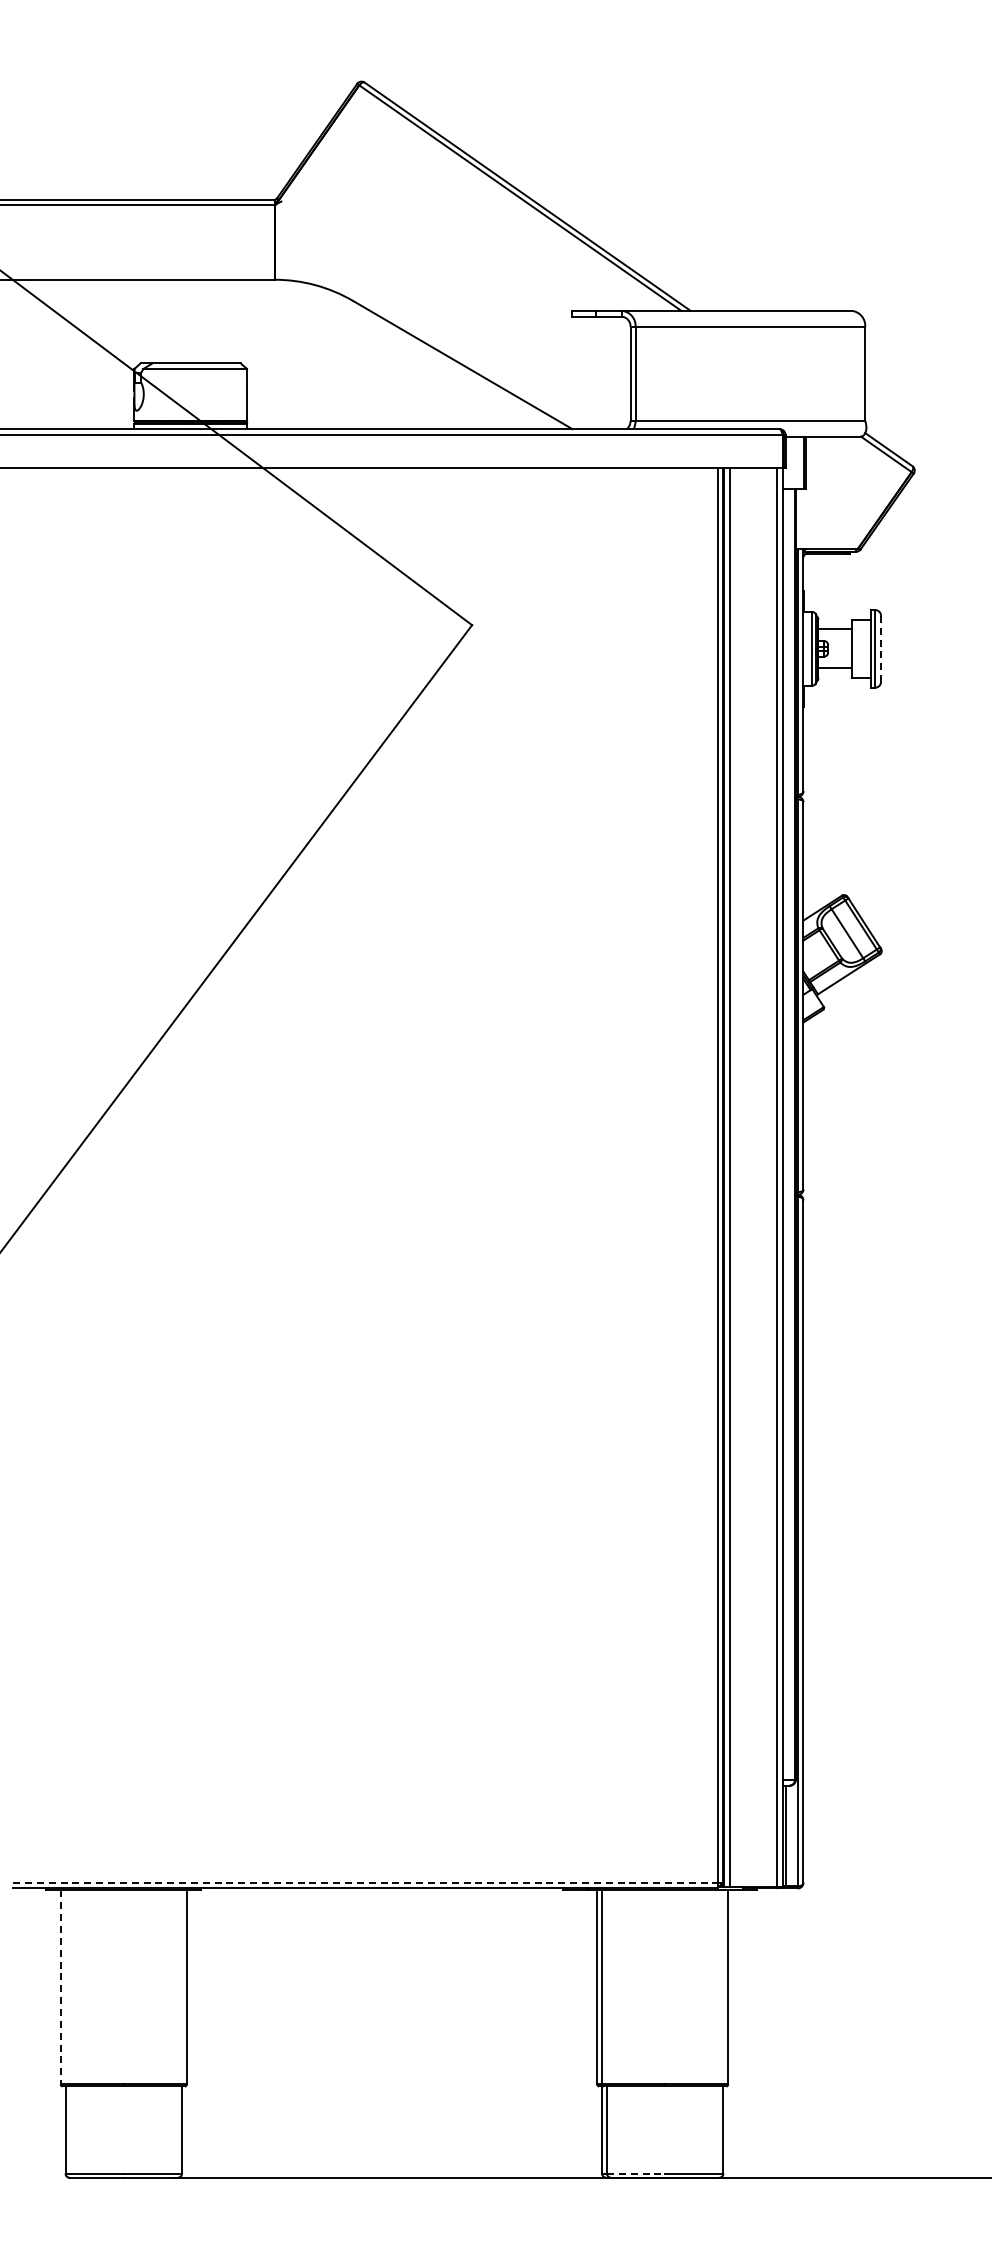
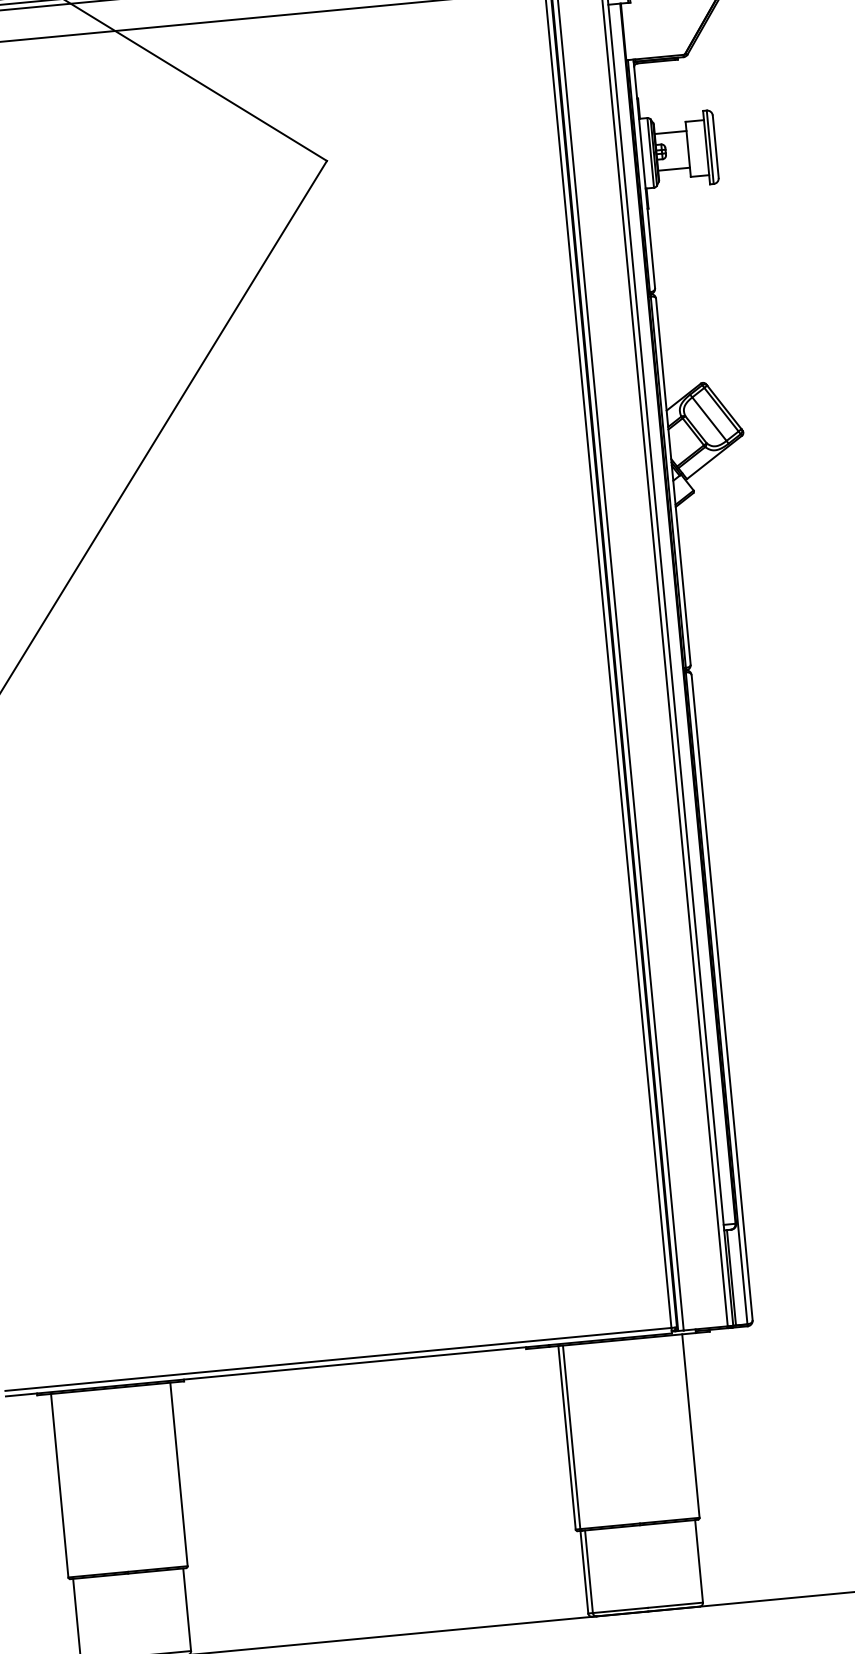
line: (881, 648) -> (716, 146), dashed -> solid
line: (365, 1882) -> (338, 1359), dashed -> solid
line: (60, 1987) -> (59, 1485), dashed -> solid
line: (636, 2173) -> (620, 1610), dashed -> solid

